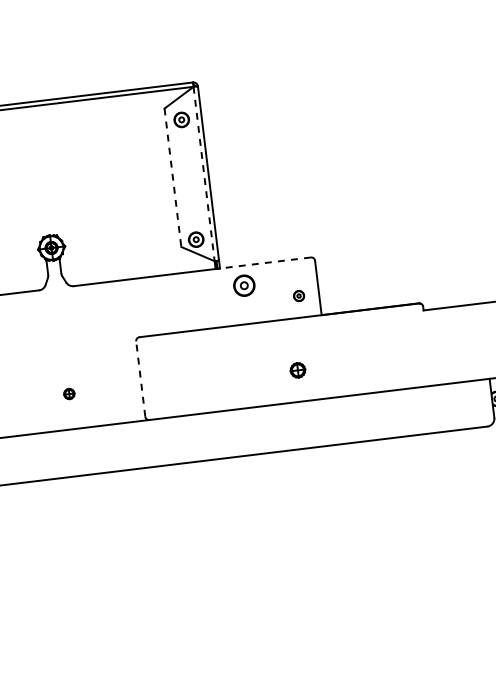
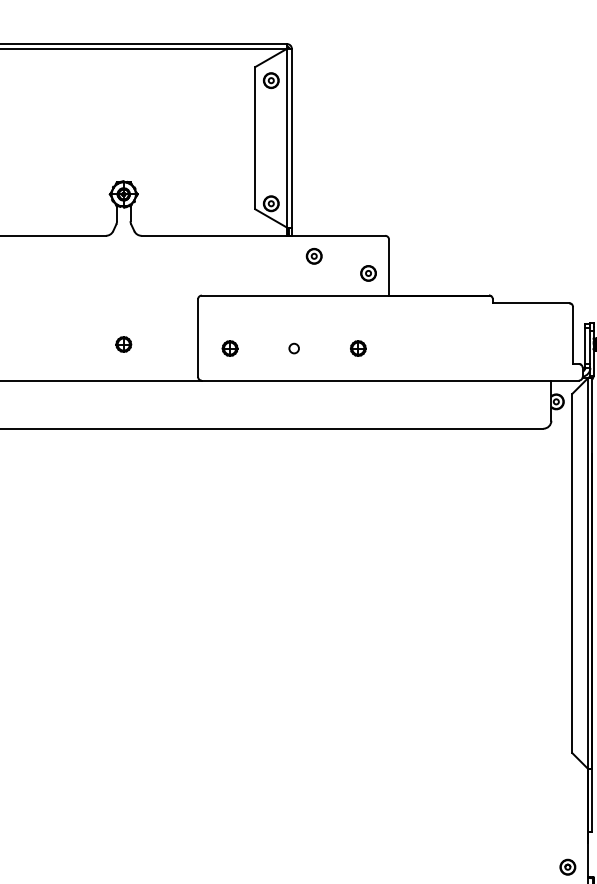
line: (204, 174) -> (287, 138), dashed -> solid
line: (173, 178) -> (255, 138), dashed -> solid
line: (263, 262) -> (336, 235), dashed -> solid
part: (243, 286) -> (313, 256), size x0.71
part: (299, 296) -> (368, 273), size x1.43
circle: (234, 377) -> (293, 348), added
line: (141, 379) -> (198, 338), dashed -> solid
part: (172, 385) -> (229, 348), added
part: (68, 394) -> (123, 344), size x1.43

